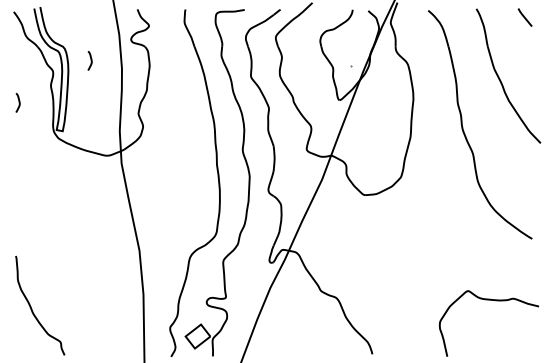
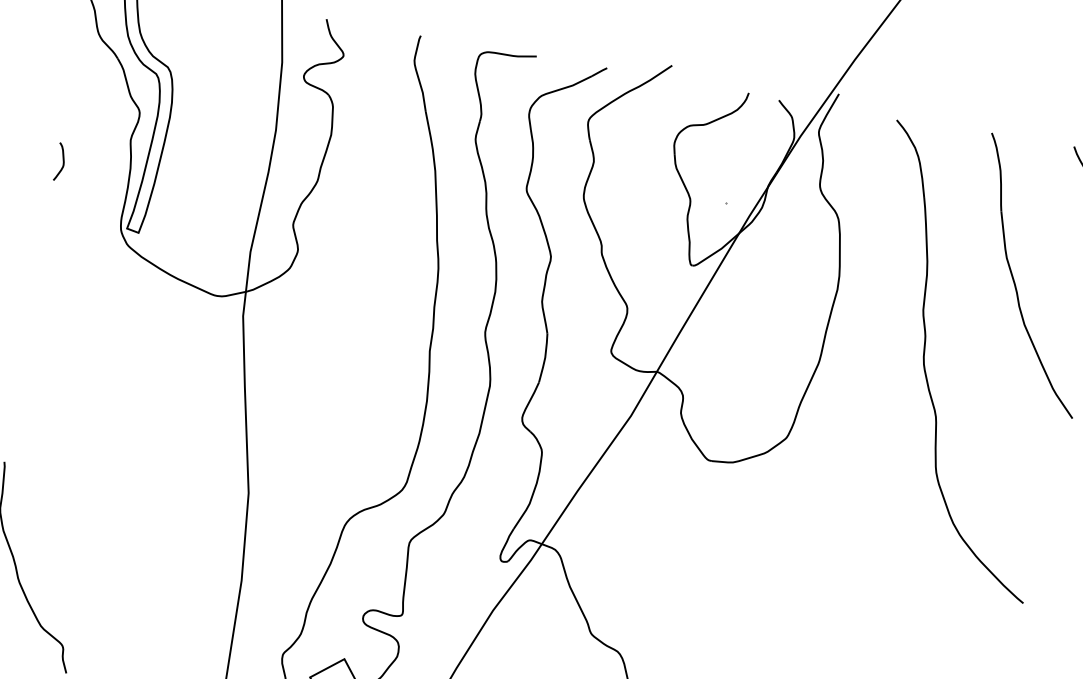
curve: (90, 60) -> (216, 103), removed

